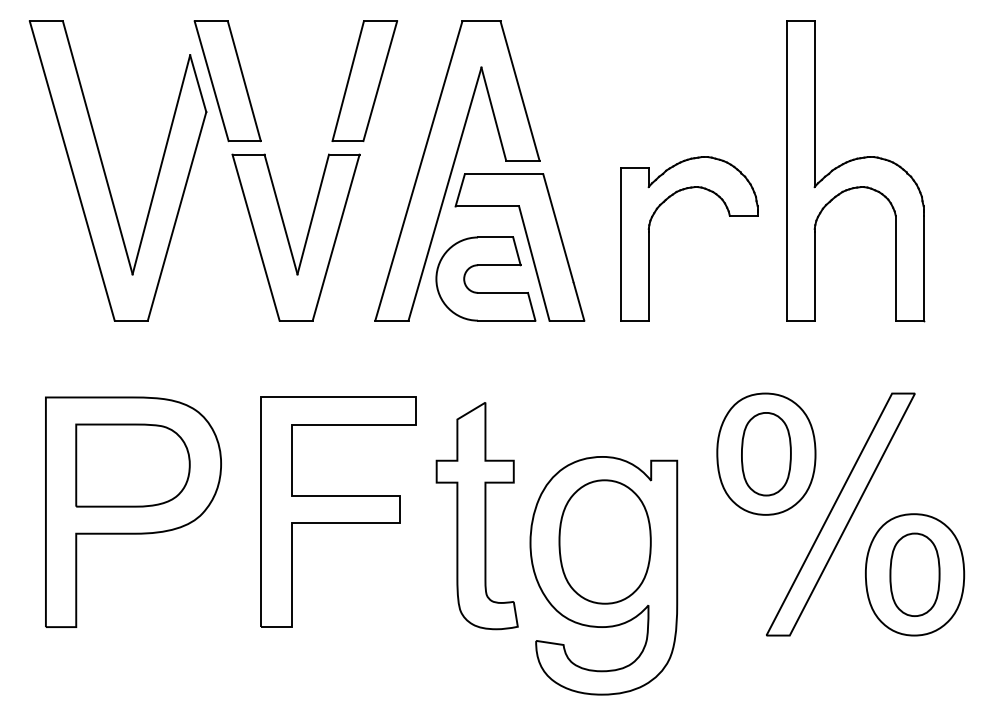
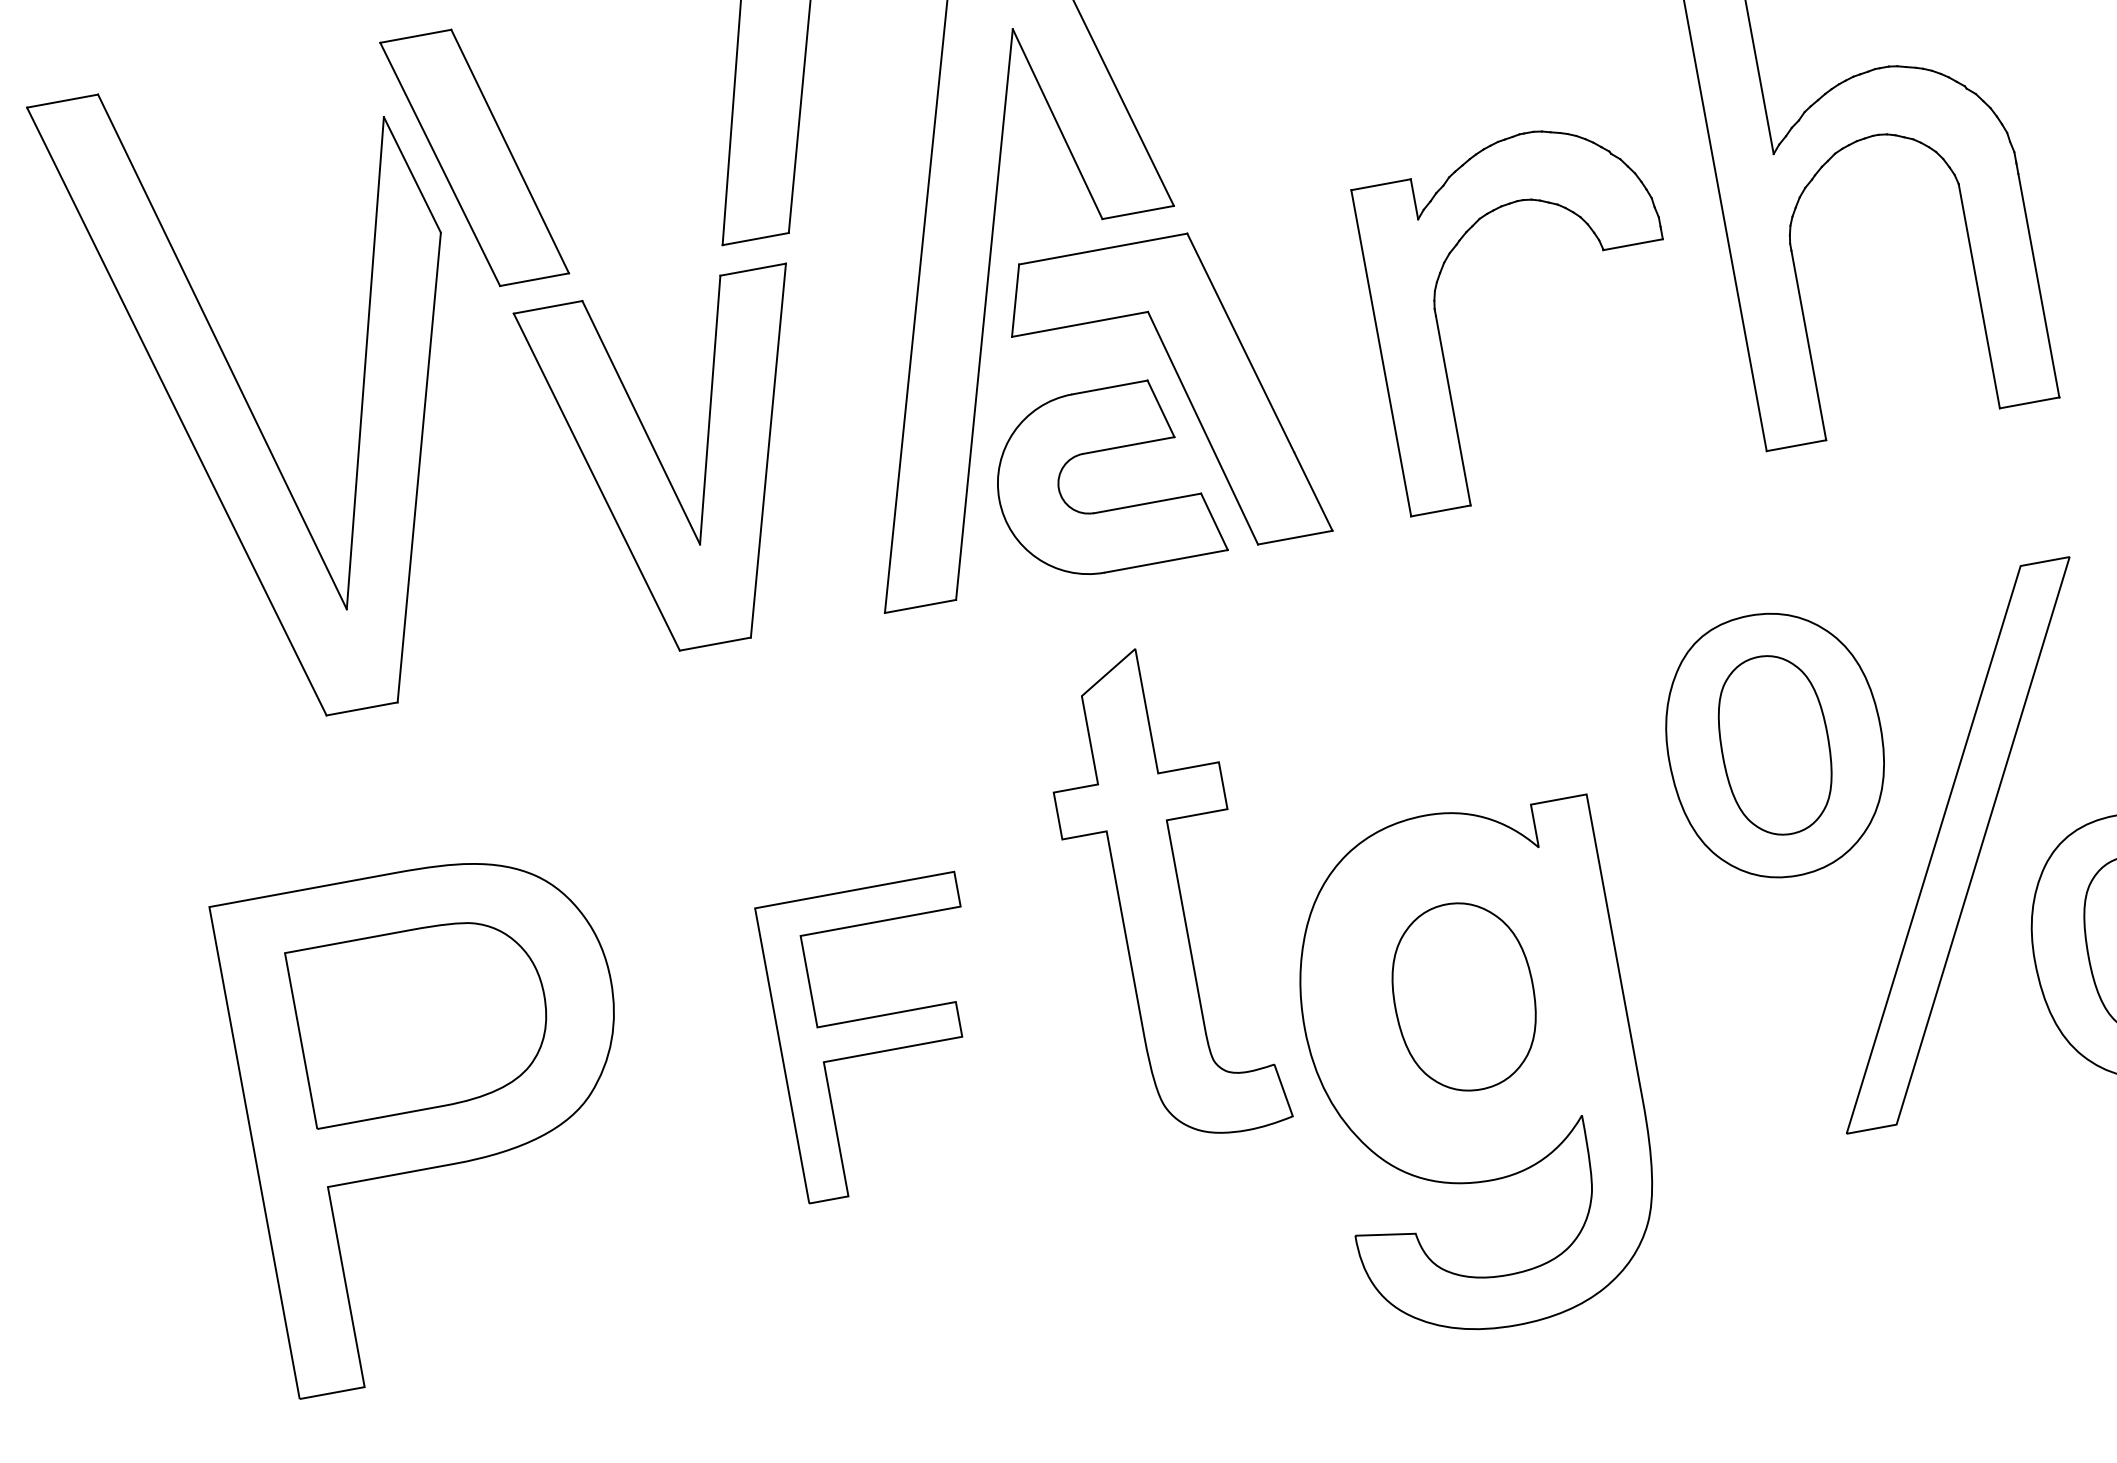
part: (338, 511) -> (881, 1036), size x0.6
part: (476, 516) -> (1160, 896), moved
part: (604, 541) -> (1462, 995), size x0.7

